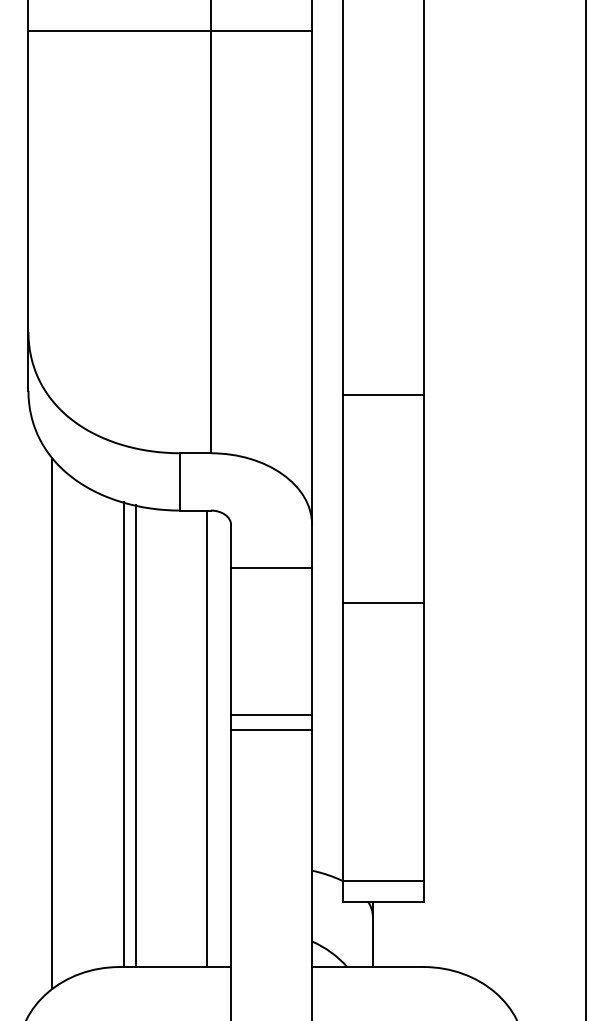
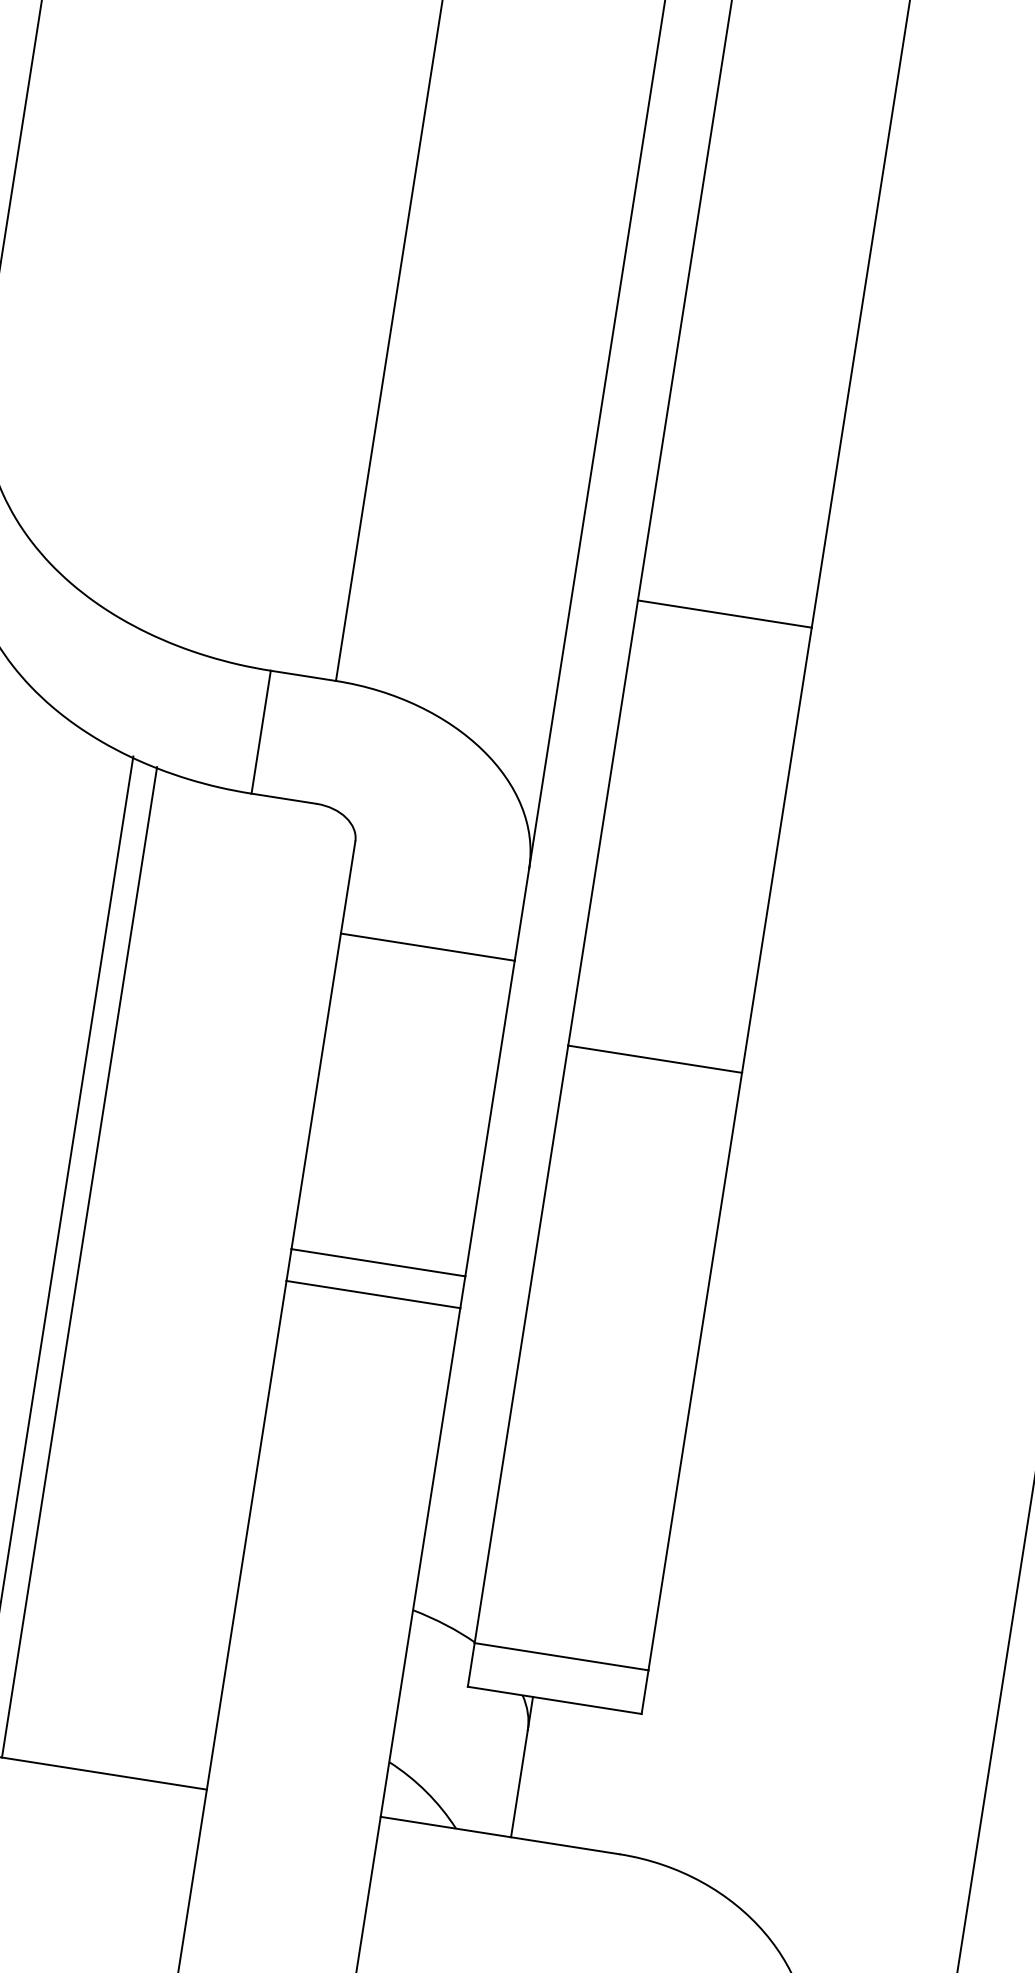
line: (207, 738) -> (233, 1291), removed

